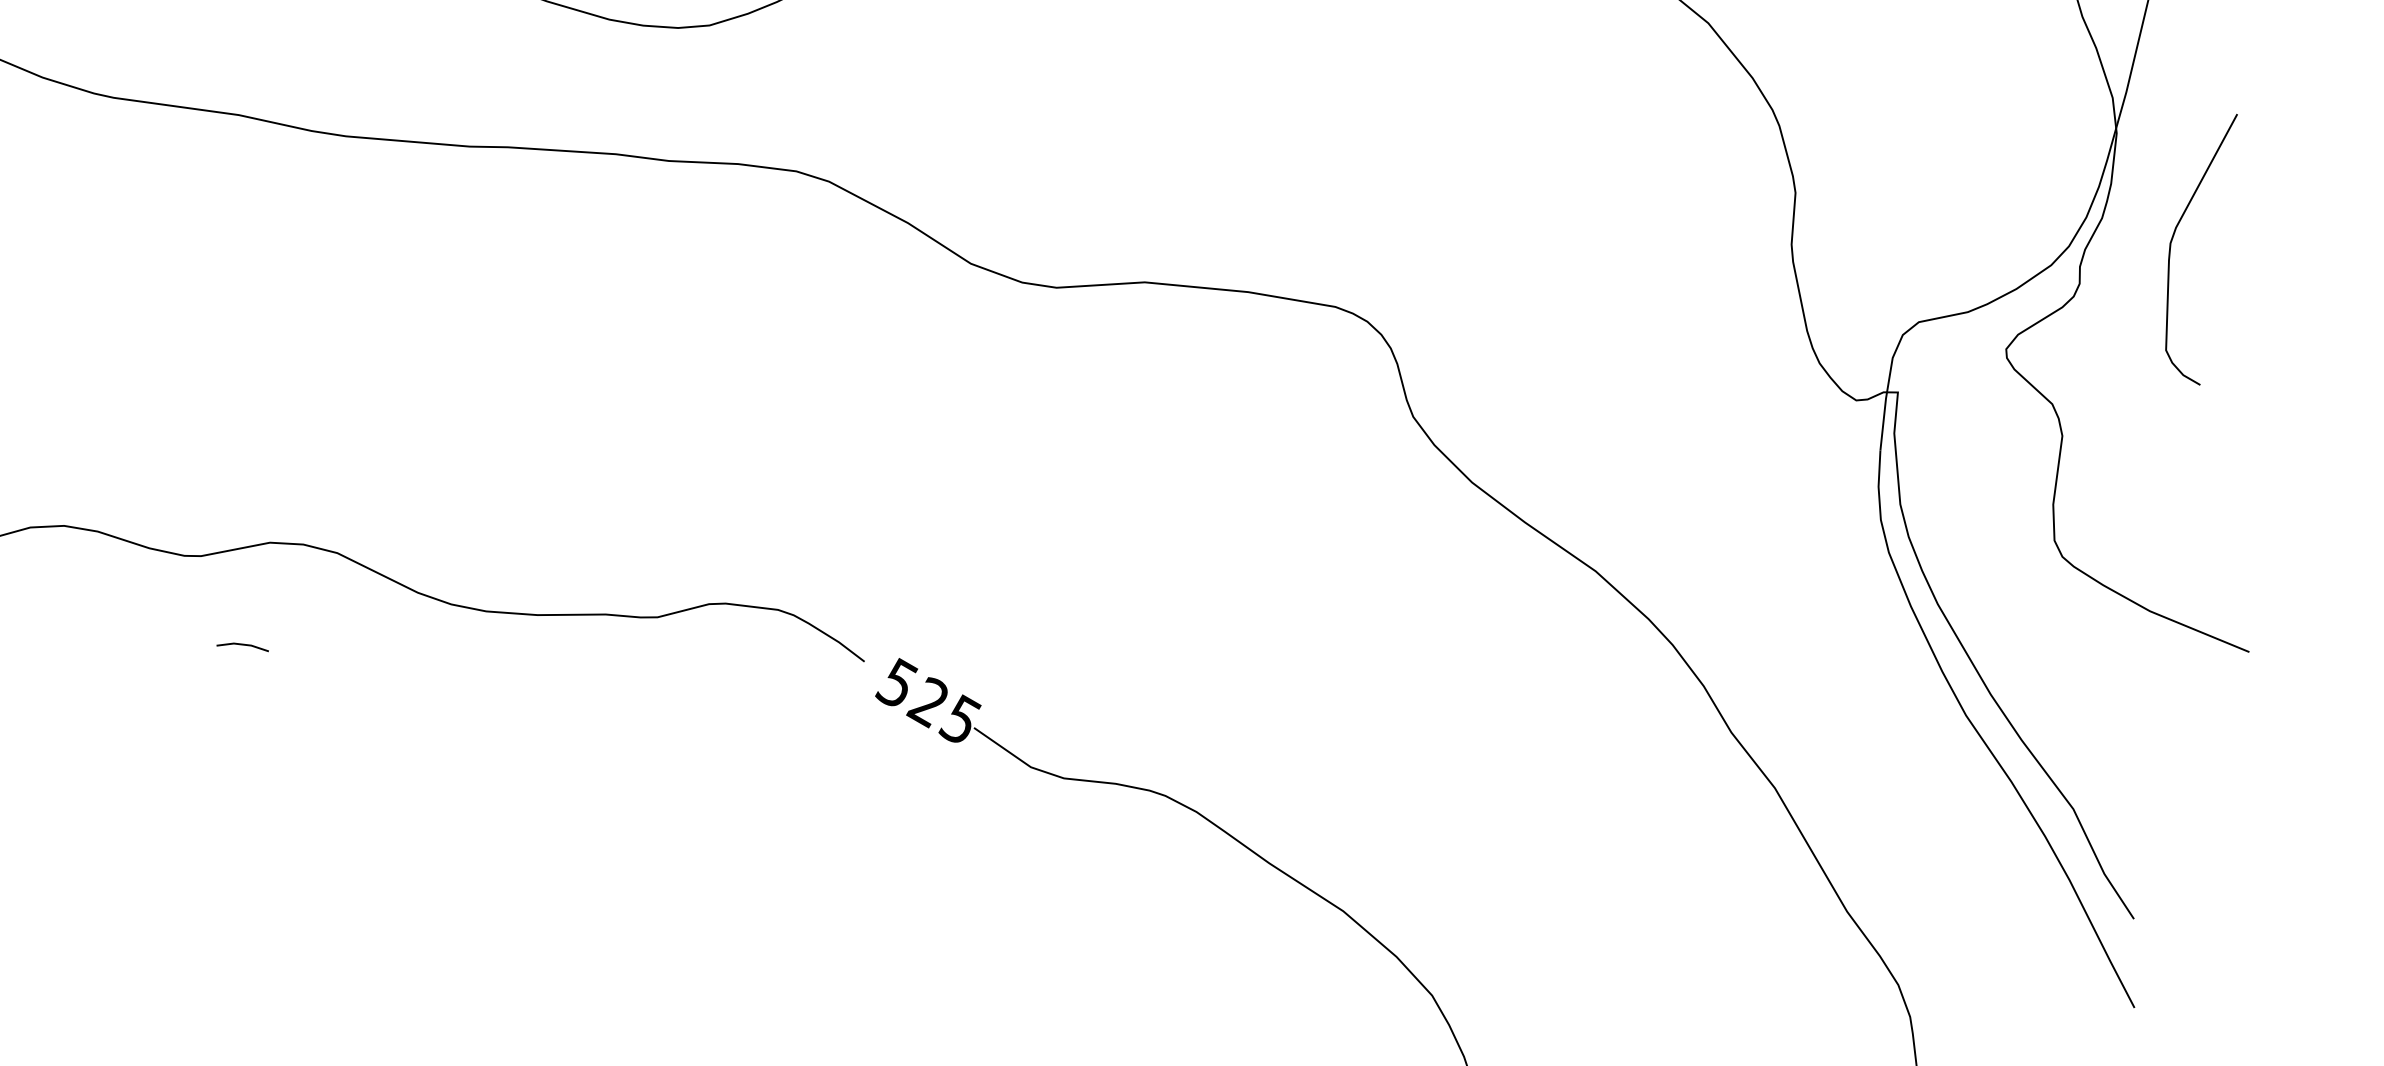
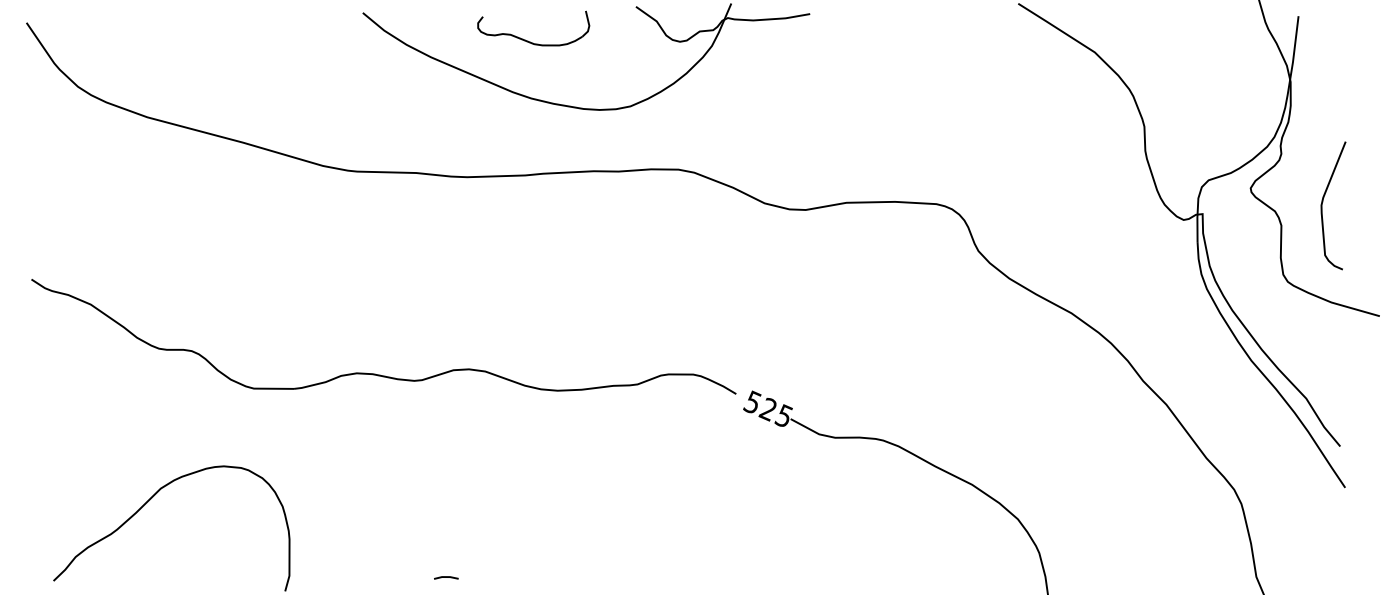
curve: (2175, 237) -> (1323, 202), moved
line: (243, 645) -> (446, 577), moved

